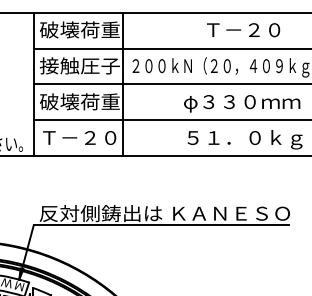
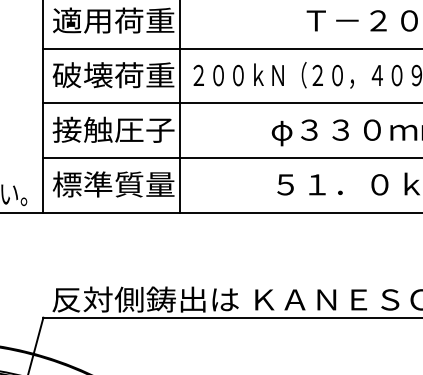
text: (59, 29) -> (82, 19), 破壊荷重 -> 適用荷重
text: (79, 65) -> (112, 74), 接触圧子 -> 破壊荷重
text: (79, 101) -> (112, 129), 破壊荷重 -> 接触圧子
text: (79, 137) -> (112, 184), Ｔ－２０ -> 標準質量

